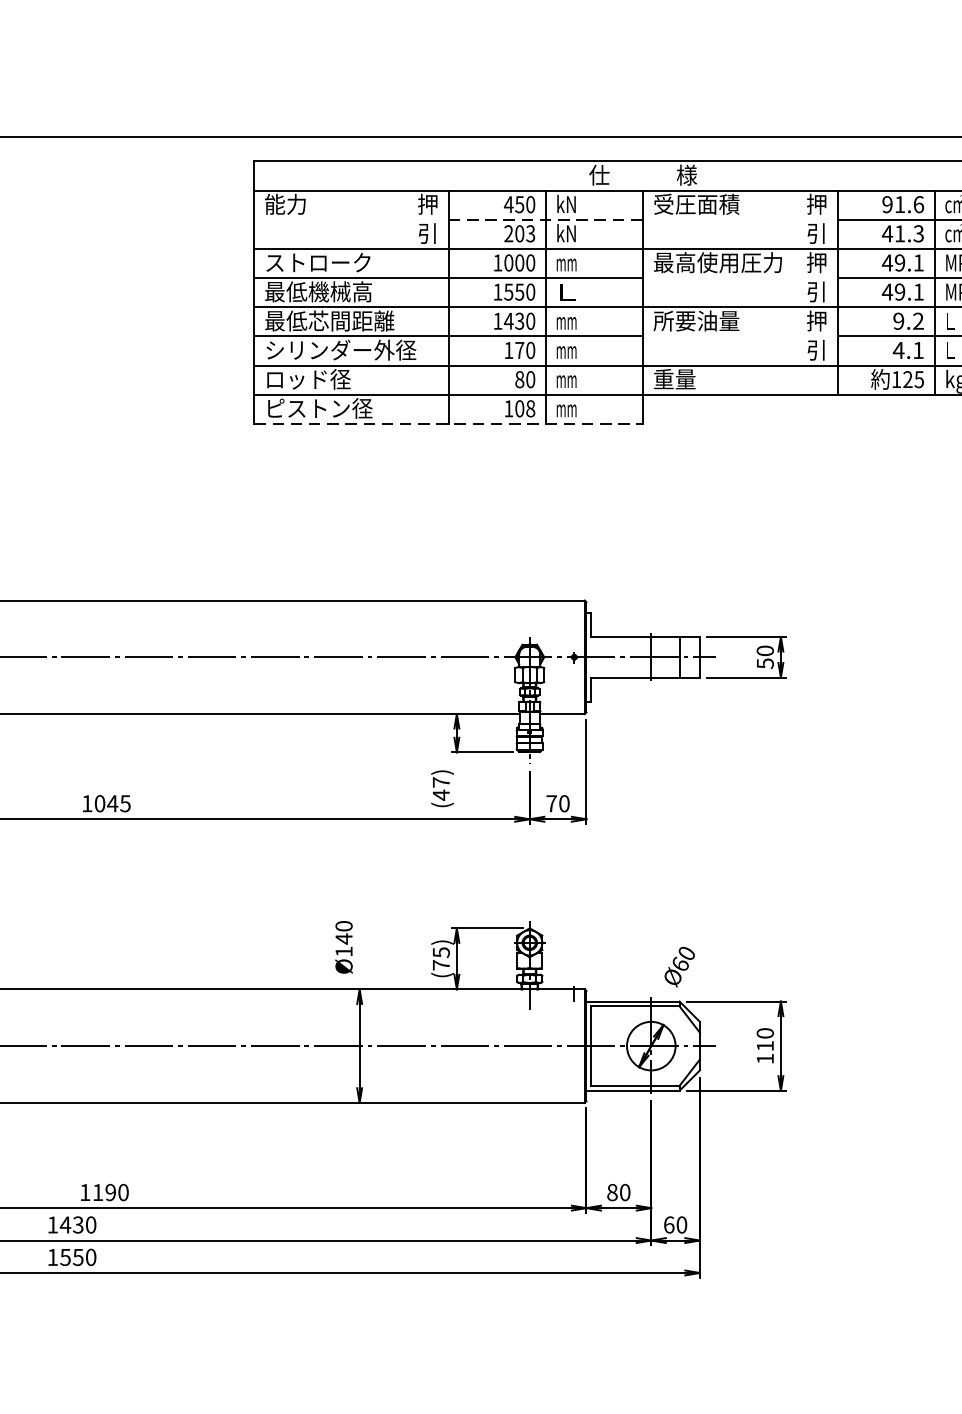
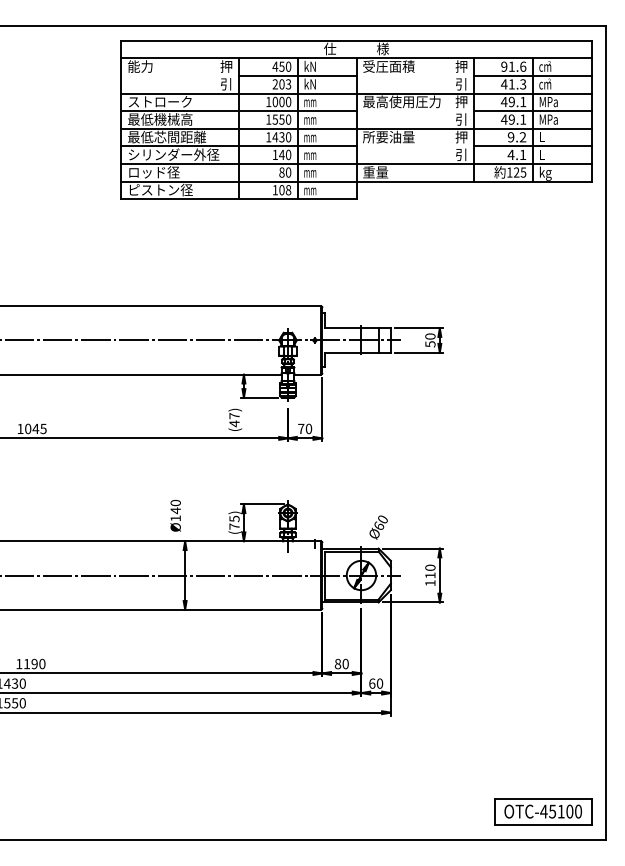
line: (545, 219) -> (297, 75), dashed -> solid
text: (566, 291) -> (310, 119), L -> mm
text: (519, 349) -> (281, 154), 170 -> 140
line: (449, 424) -> (239, 199), dashed -> solid

